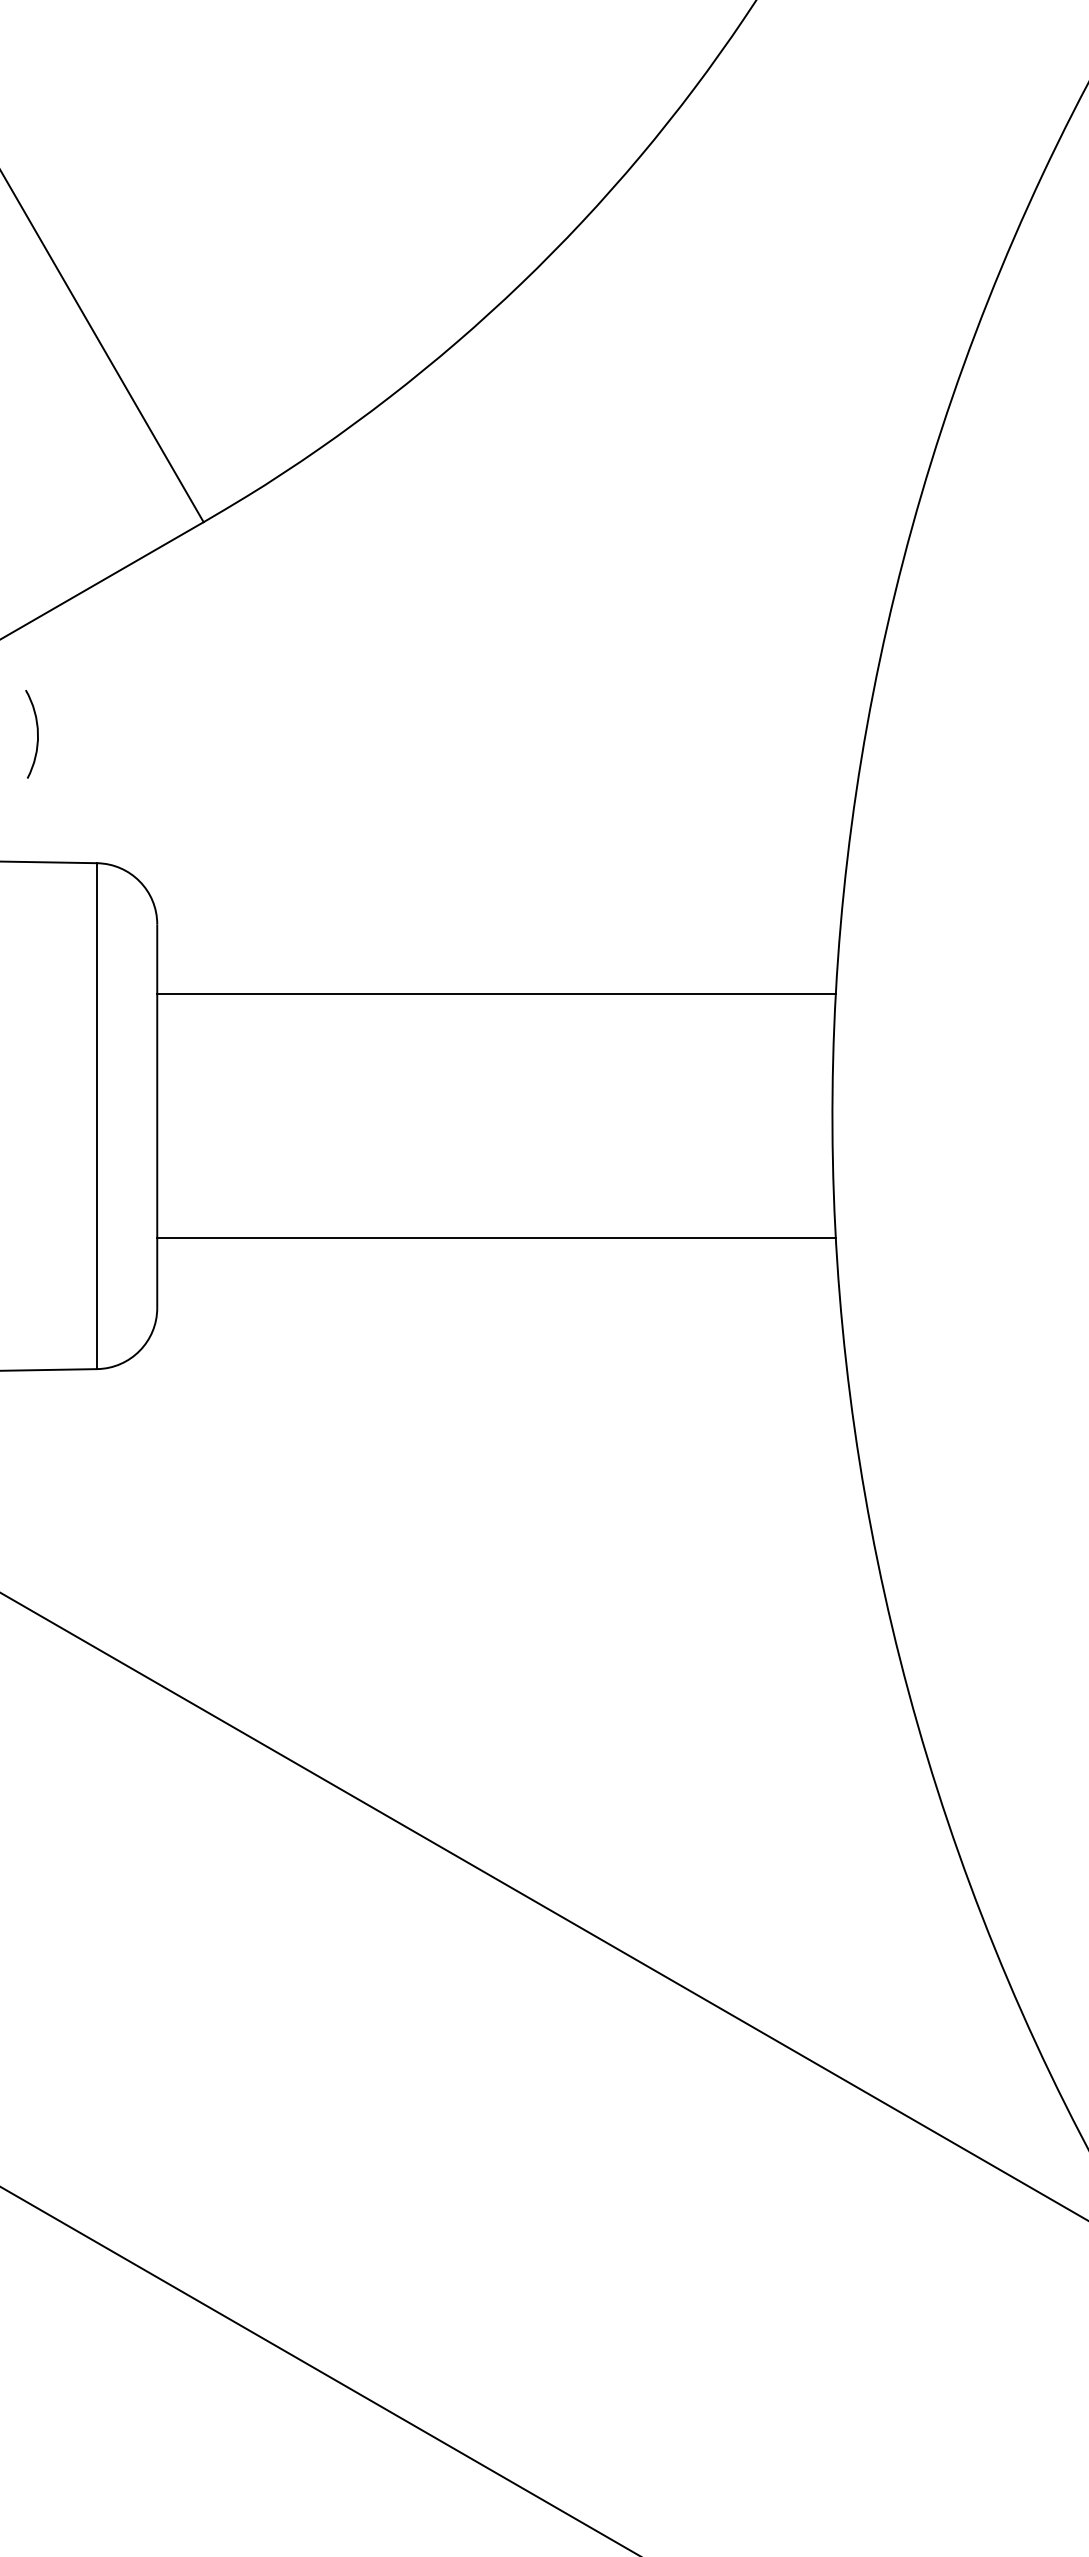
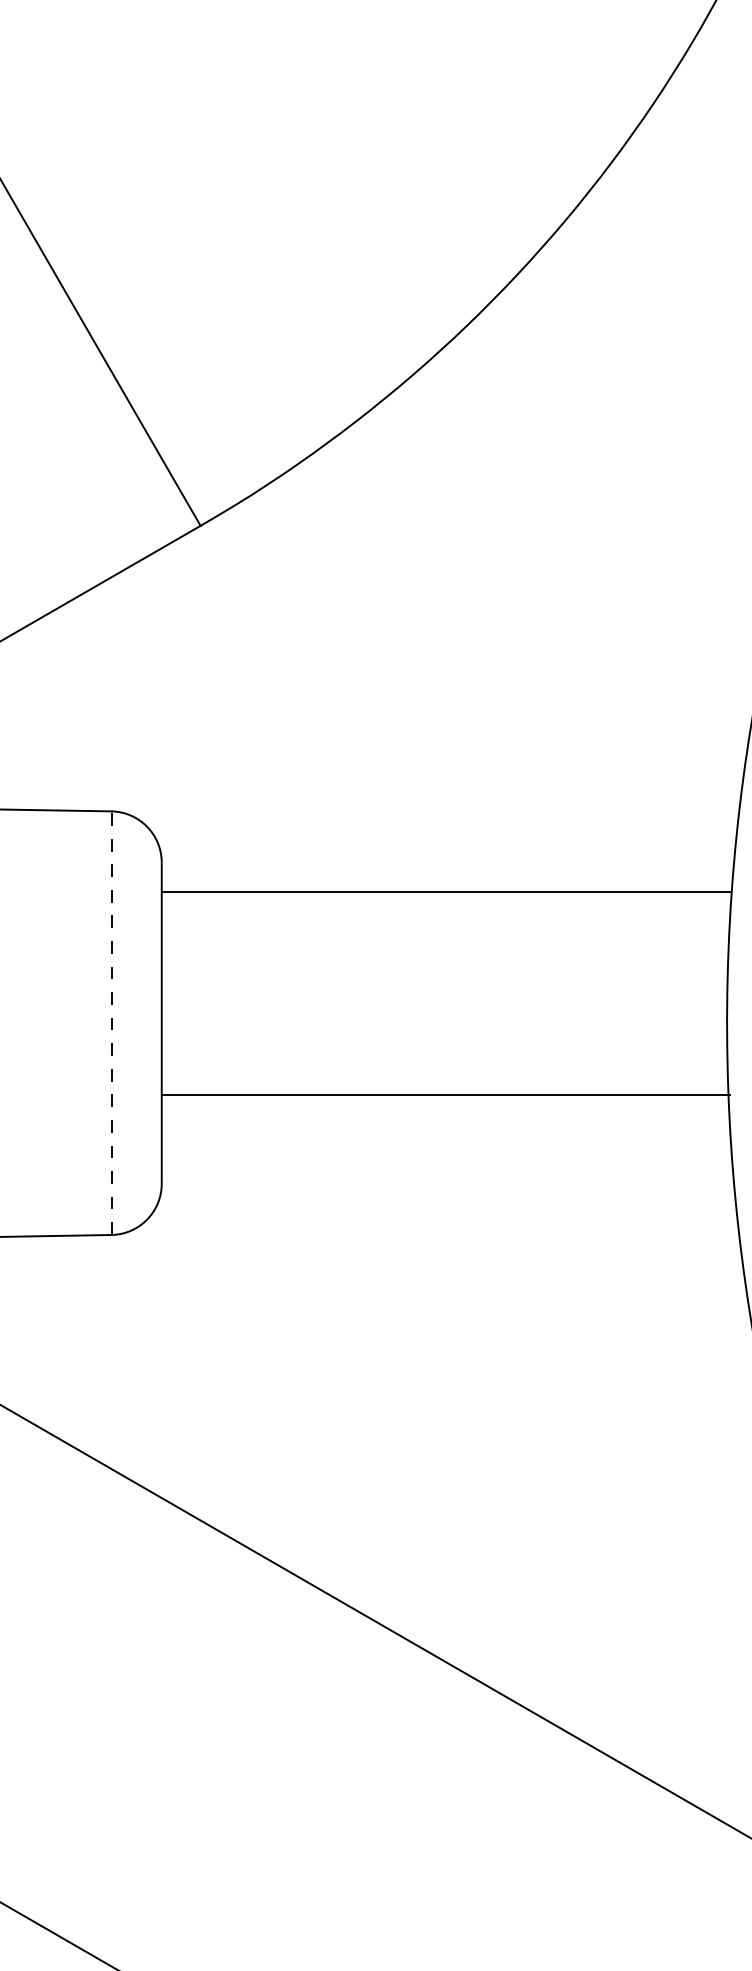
arc: (37, 734) -> (61, 703), removed
line: (496, 994) -> (445, 892), moved
line: (97, 1116) -> (111, 1023), solid -> dashed
line: (496, 1238) -> (445, 1095), moved

